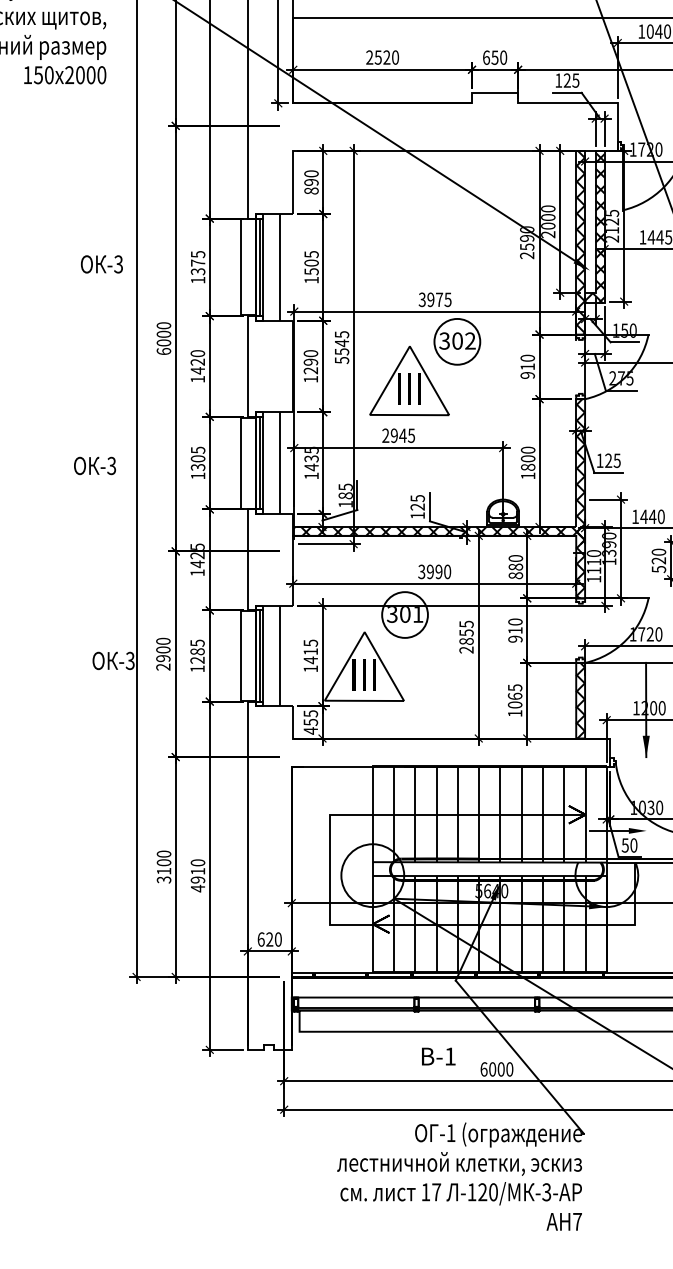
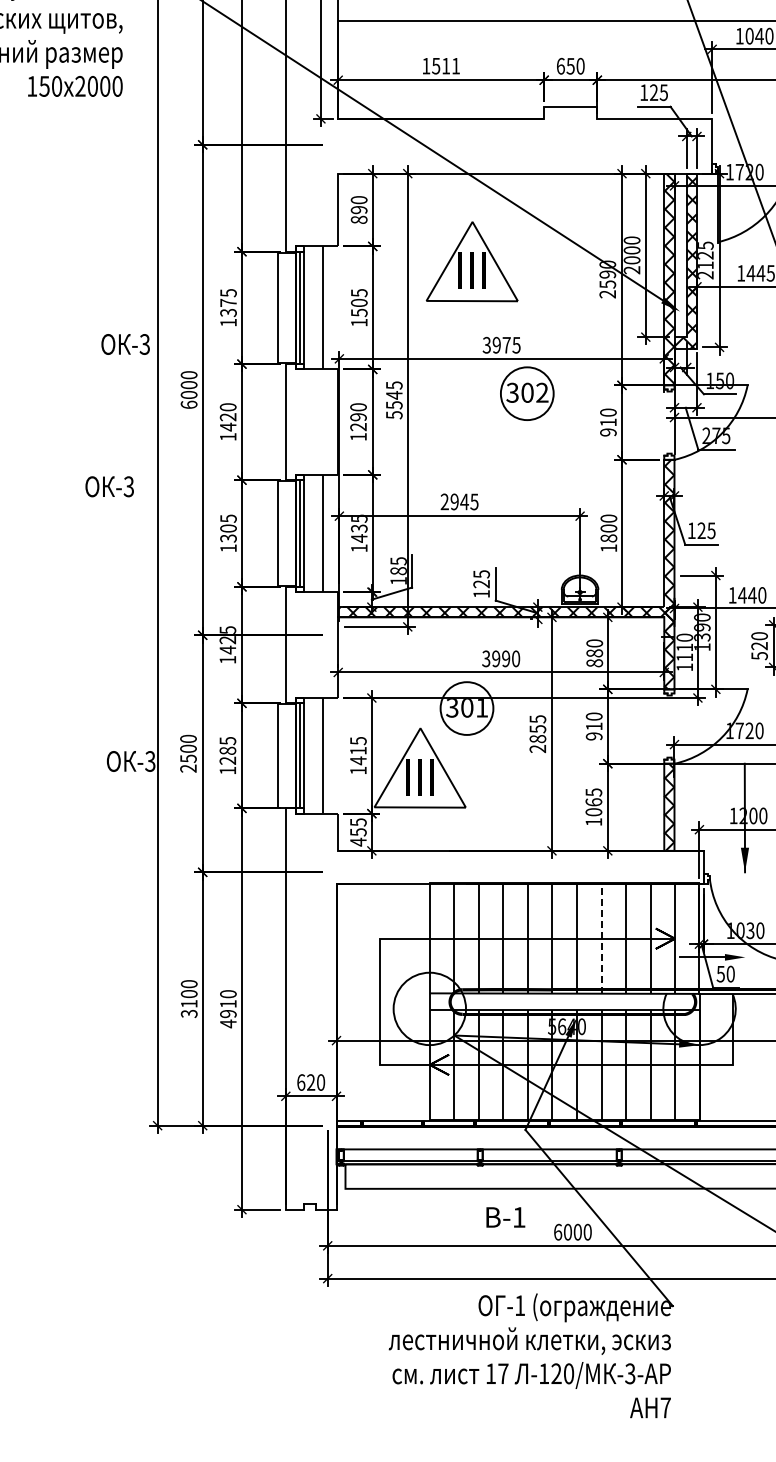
text: (382, 57) -> (441, 65), 2520 -> 1511
text: (101, 264) -> (125, 344), moved
part: (408, 380) -> (471, 261), moved
text: (94, 465) -> (109, 486), moved
text: (163, 658) -> (188, 758), 2900 -> 2500
line: (521, 814) -> (601, 938), solid -> dashed

